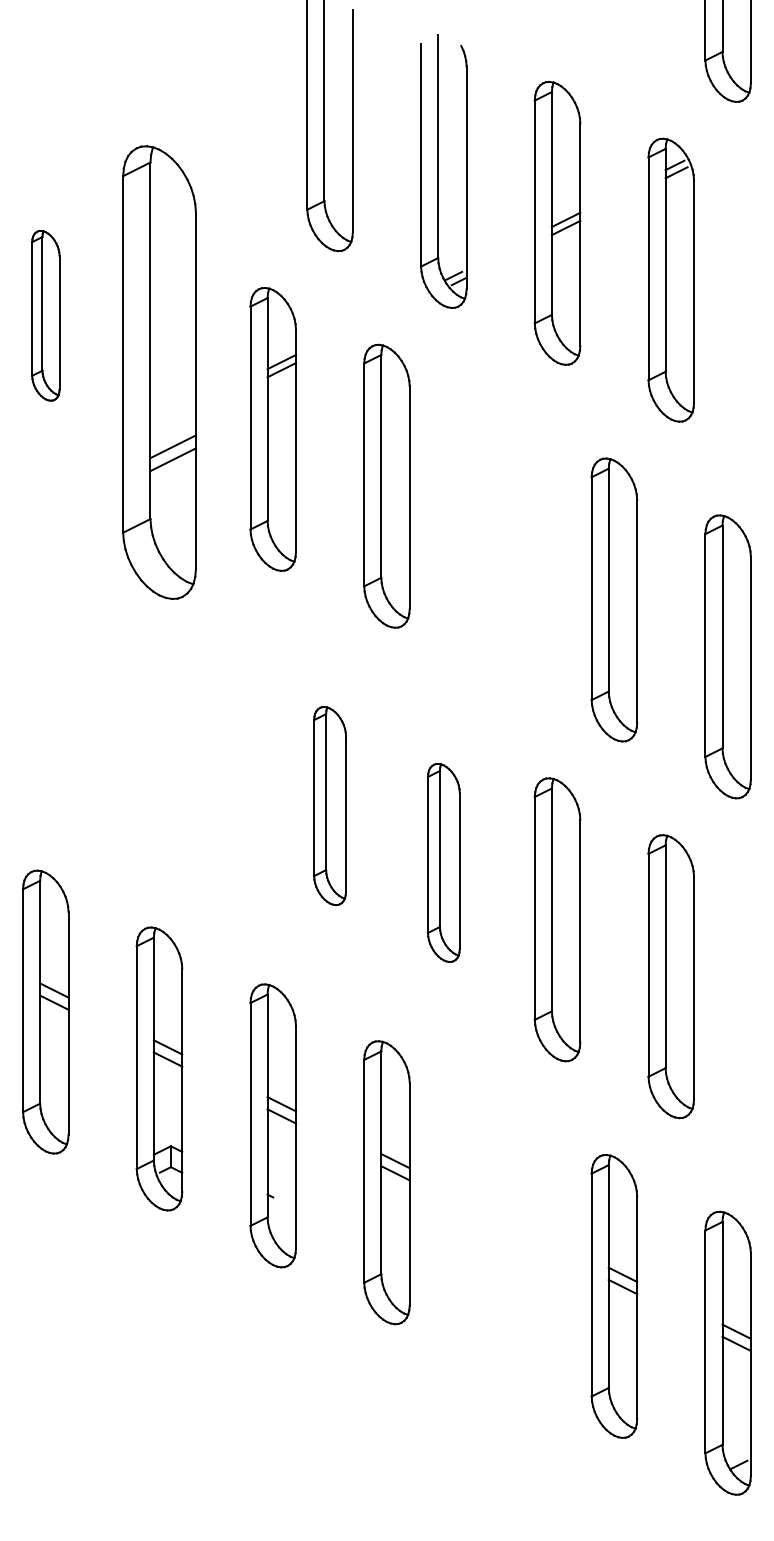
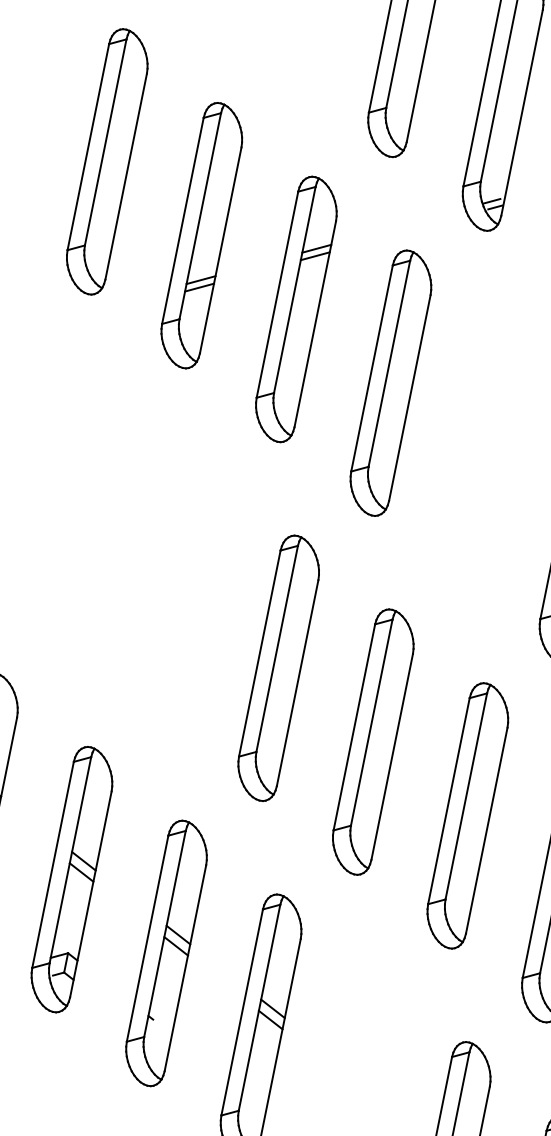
part: (45, 315) -> (107, 161), size x1.67
part: (159, 372) -> (201, 235), size x0.62
part: (329, 805) -> (278, 667), size x1.43
part: (443, 862) -> (373, 741), size x1.43

